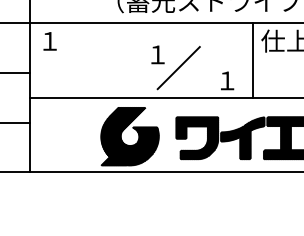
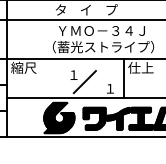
text: (61, 40) -> (23, 67), １ -> 縮尺

